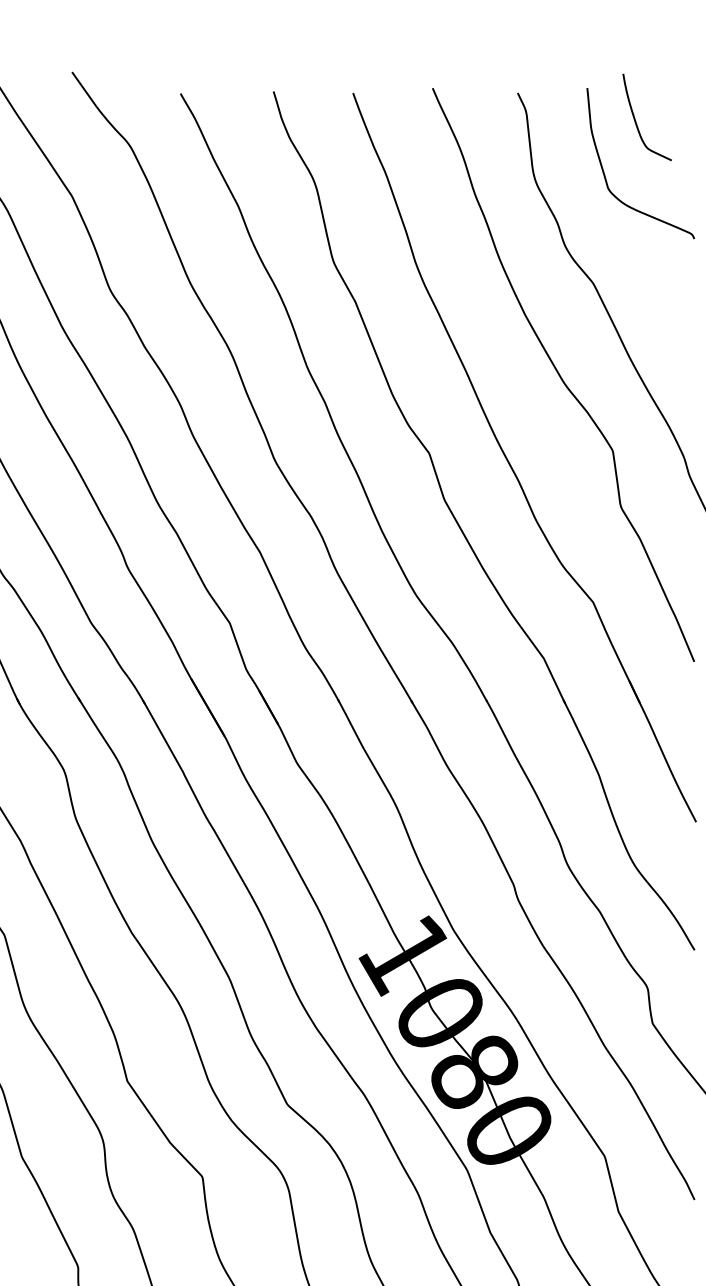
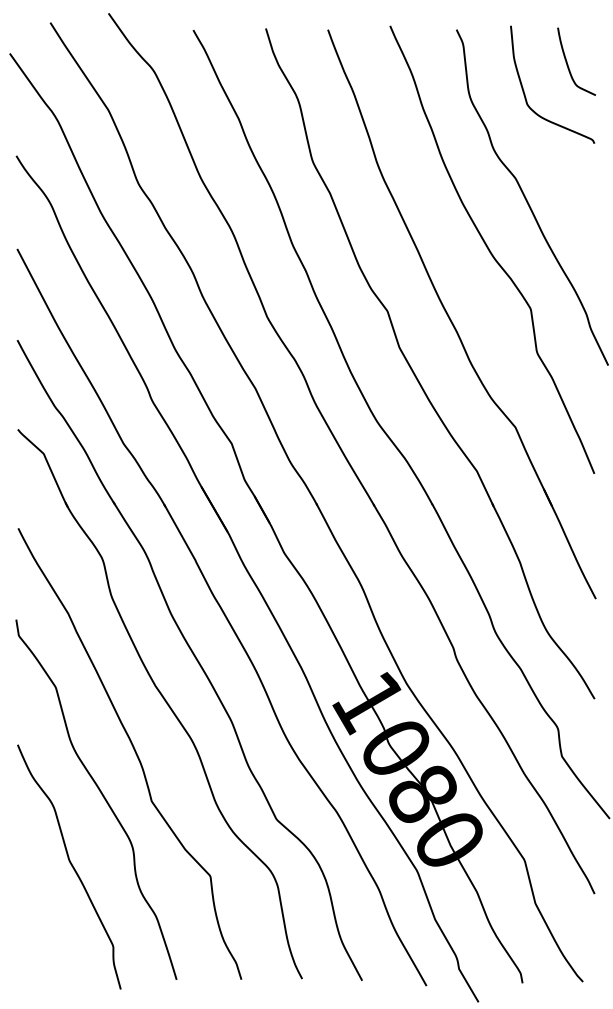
curve: (636, 120) -> (568, 64), moved

